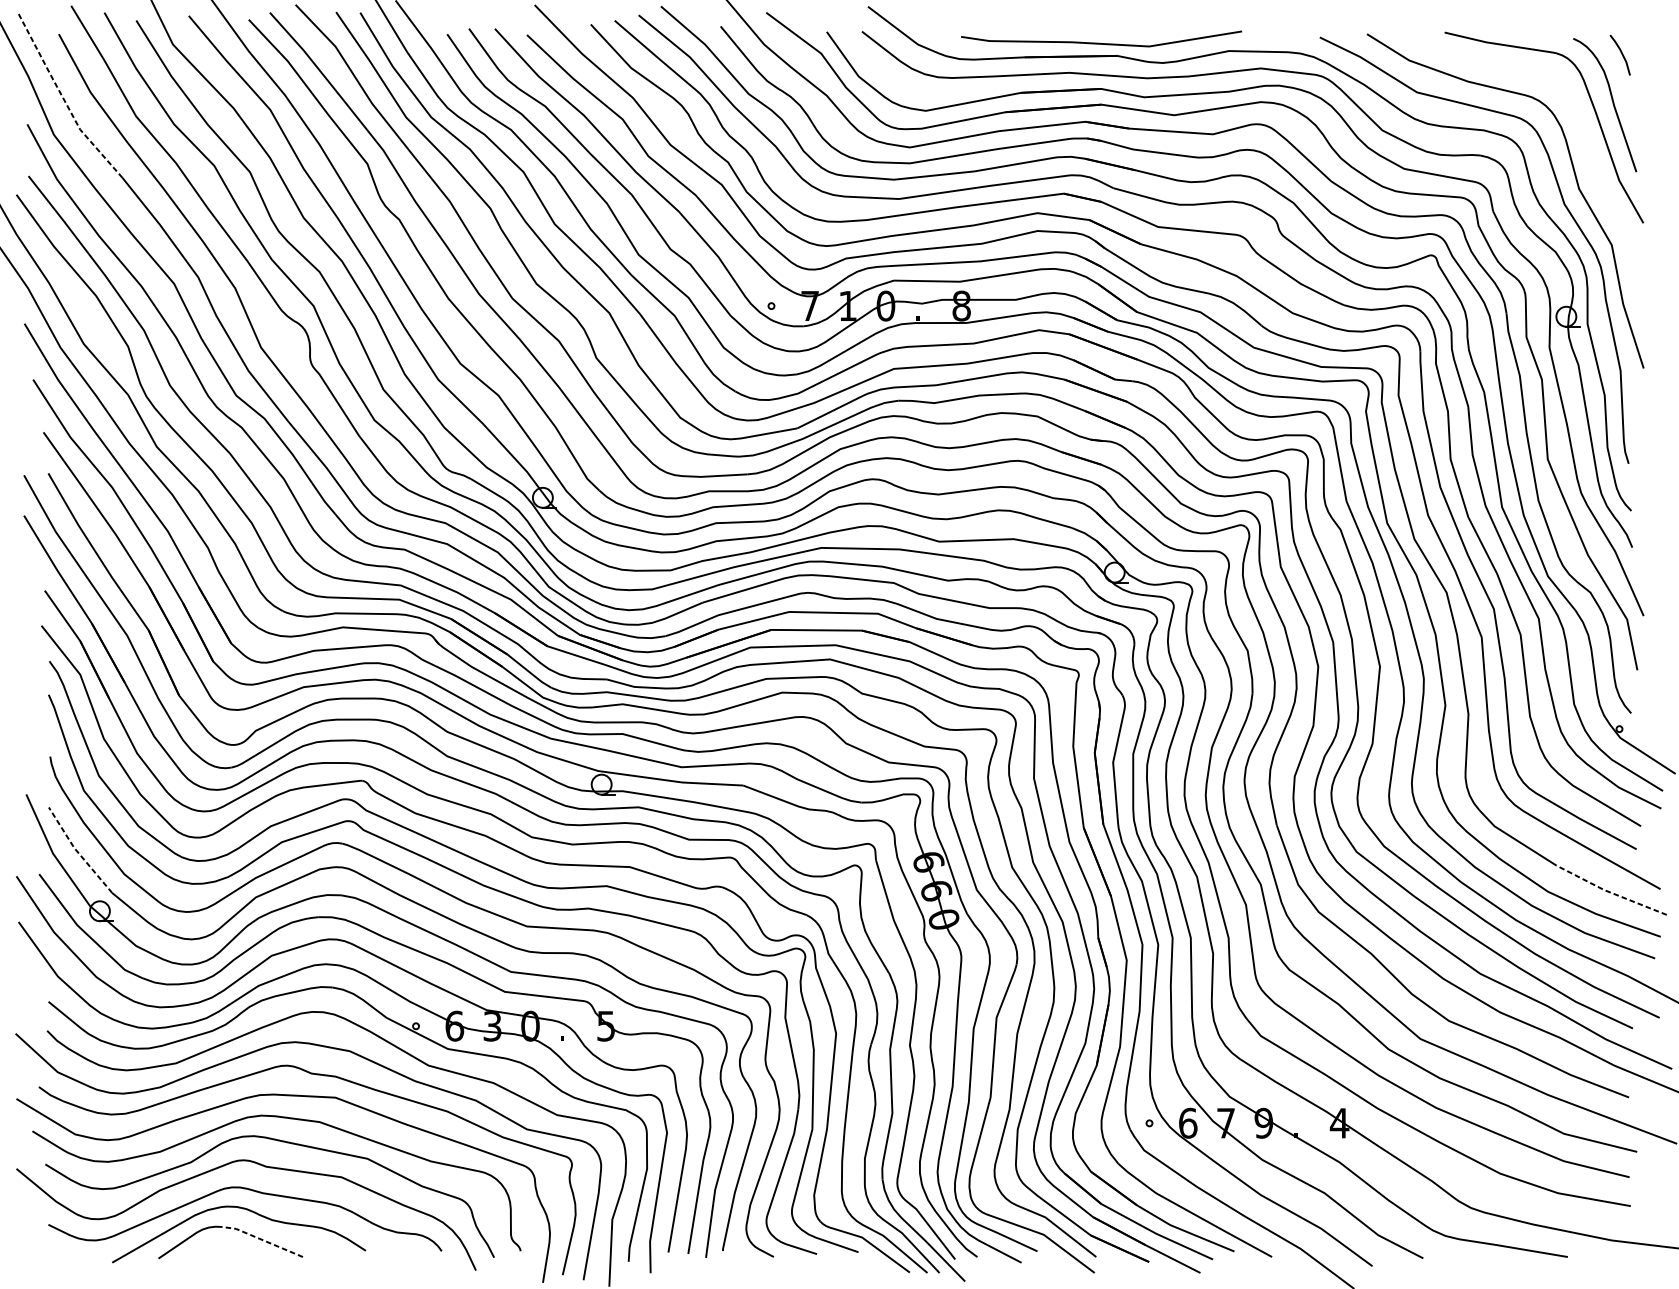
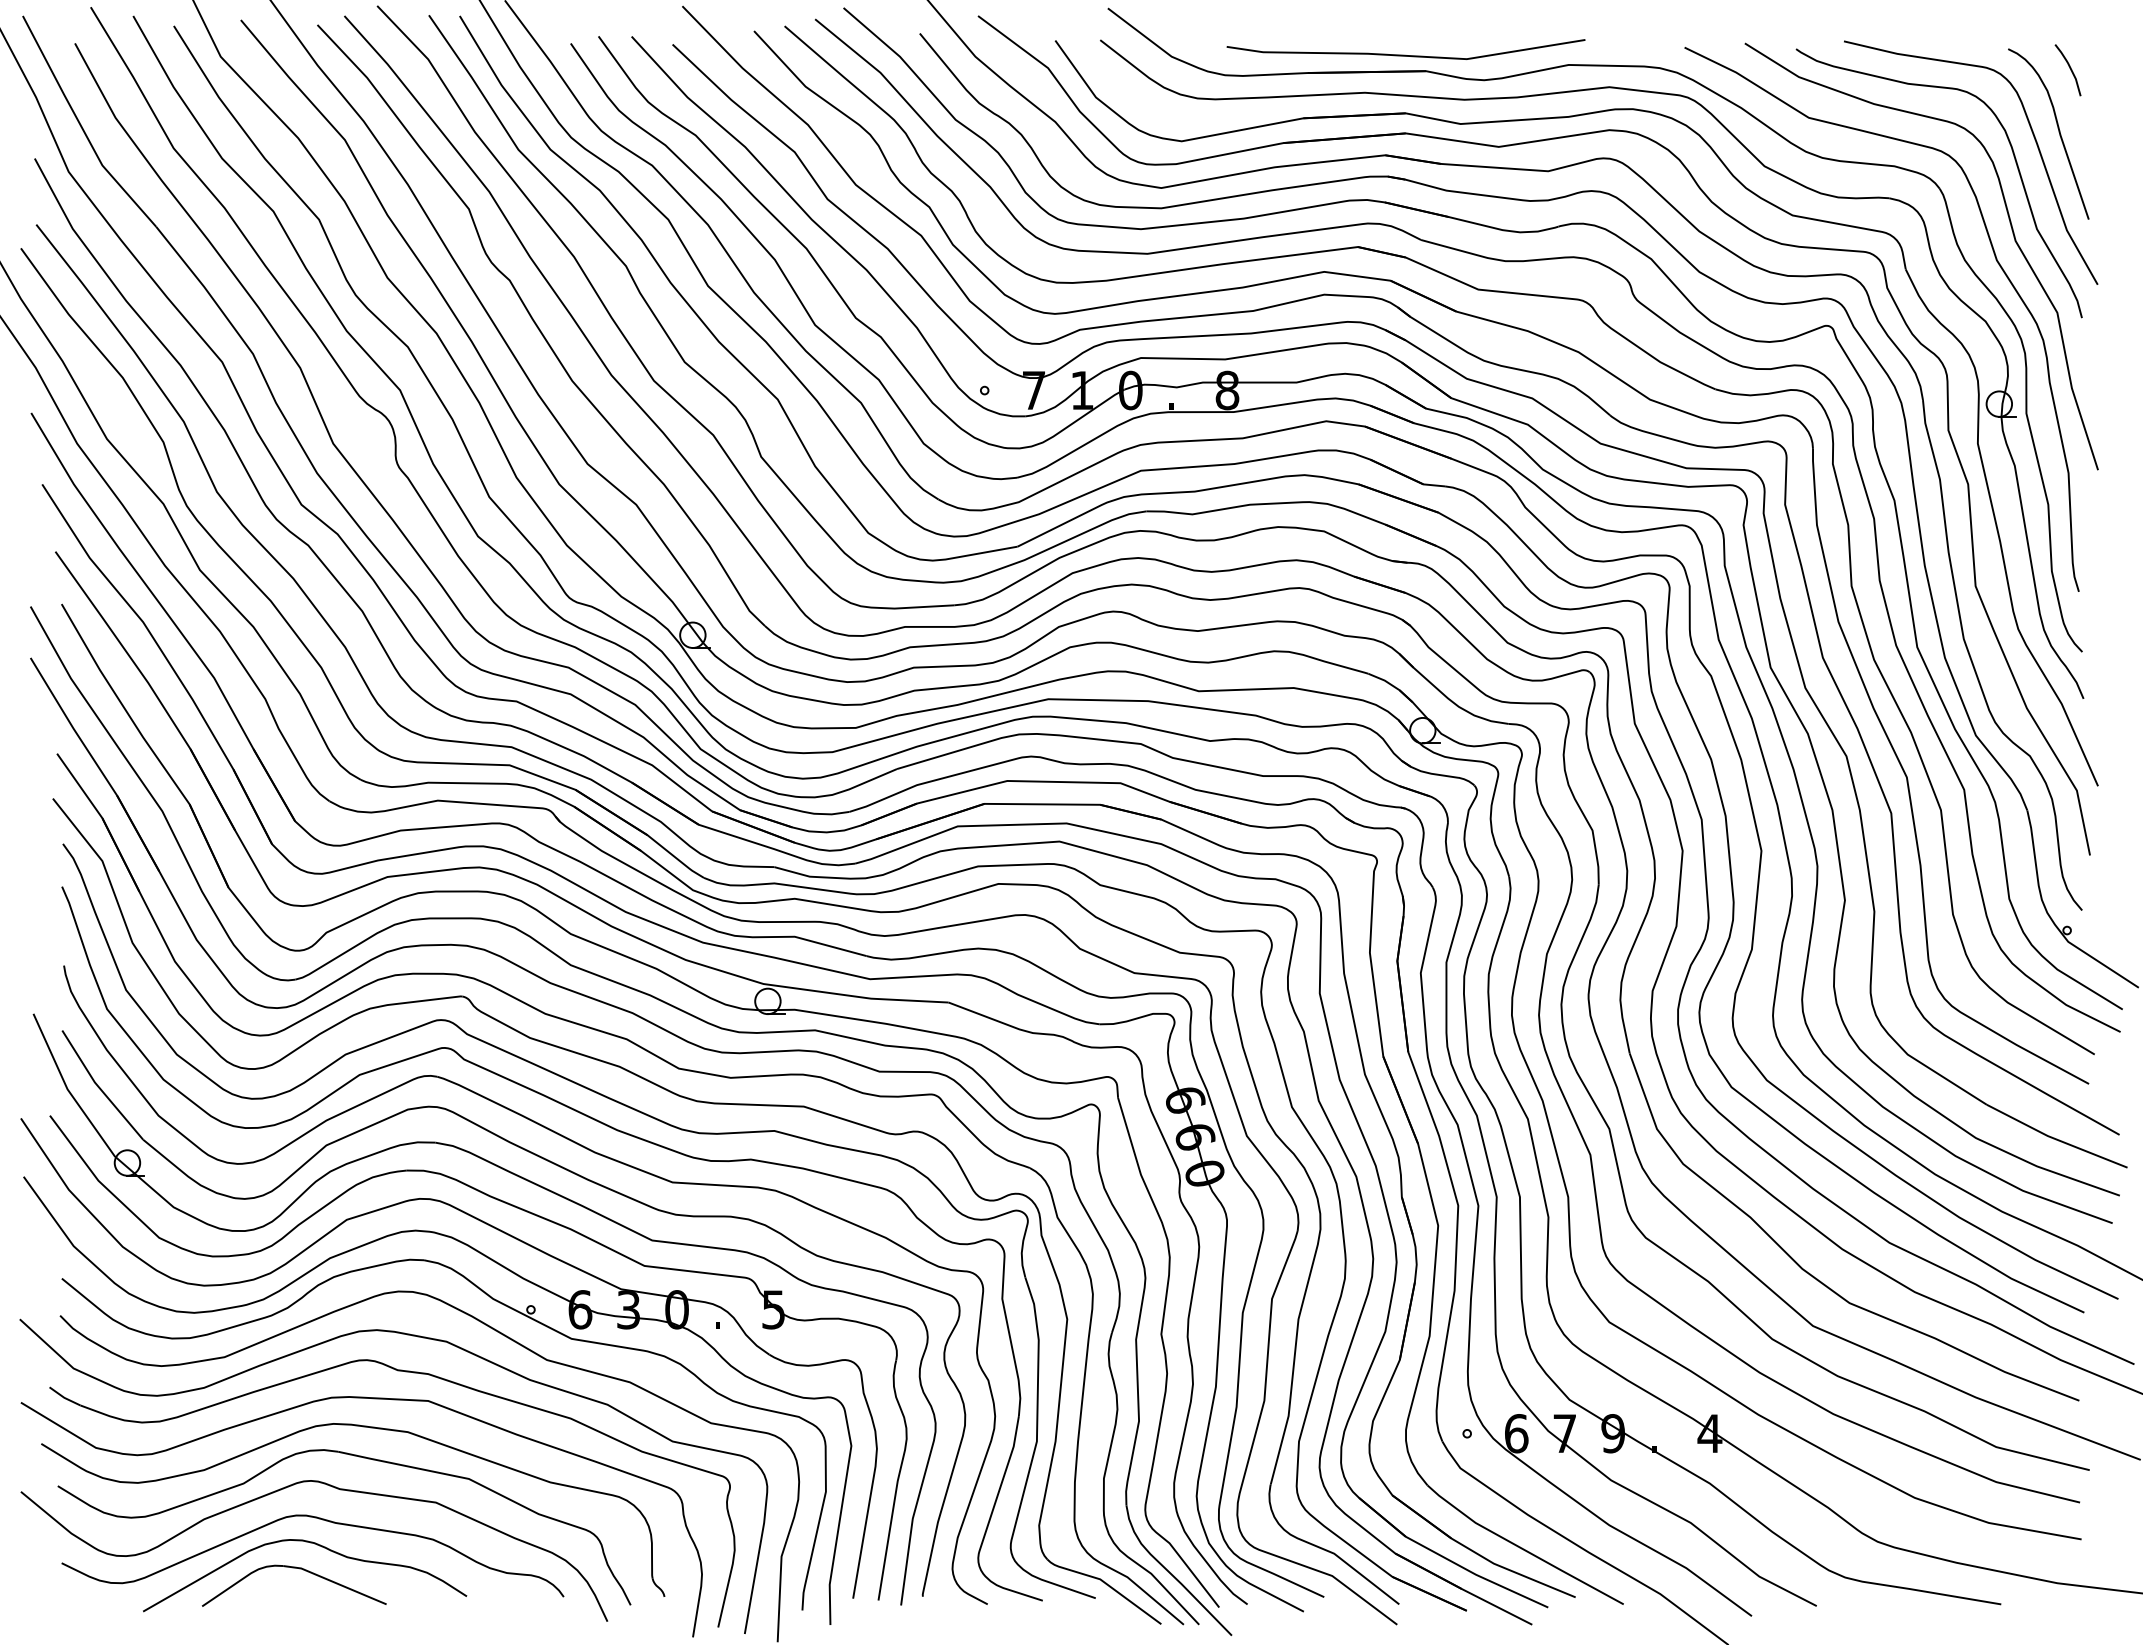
line: (63, 99) -> (81, 126), dashed -> solid
curve: (1578, 125) -> (2014, 160), added
line: (77, 852) -> (98, 1087), dashed -> solid
line: (1610, 892) -> (2055, 1138), dashed -> solid
line: (262, 1239) -> (334, 1582), dashed -> solid

